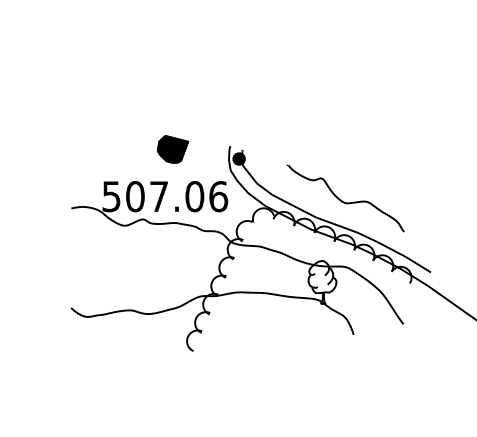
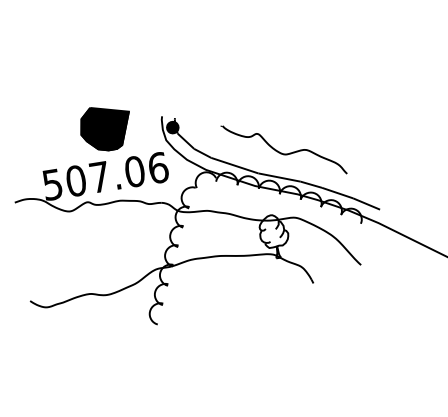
part: (172, 149) -> (105, 128), size x1.67

